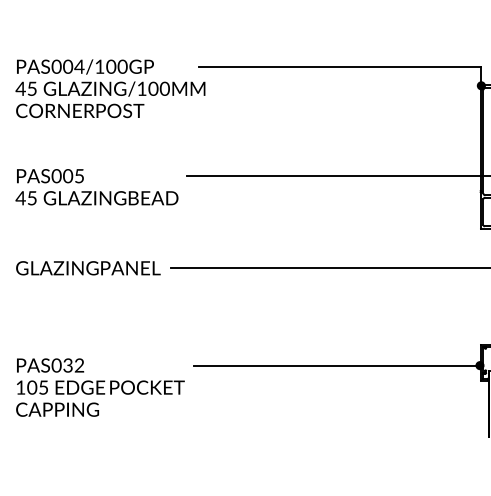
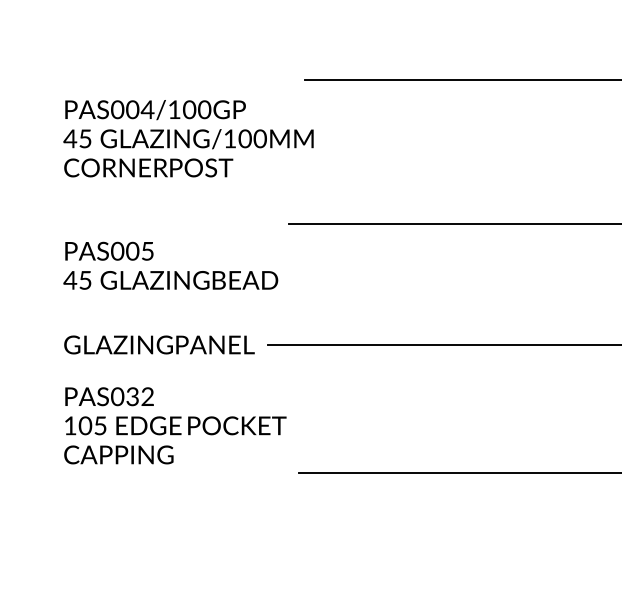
text: (110, 88) -> (188, 138), moved
text: (96, 187) -> (170, 266), moved
text: (100, 387) -> (175, 425), moved

